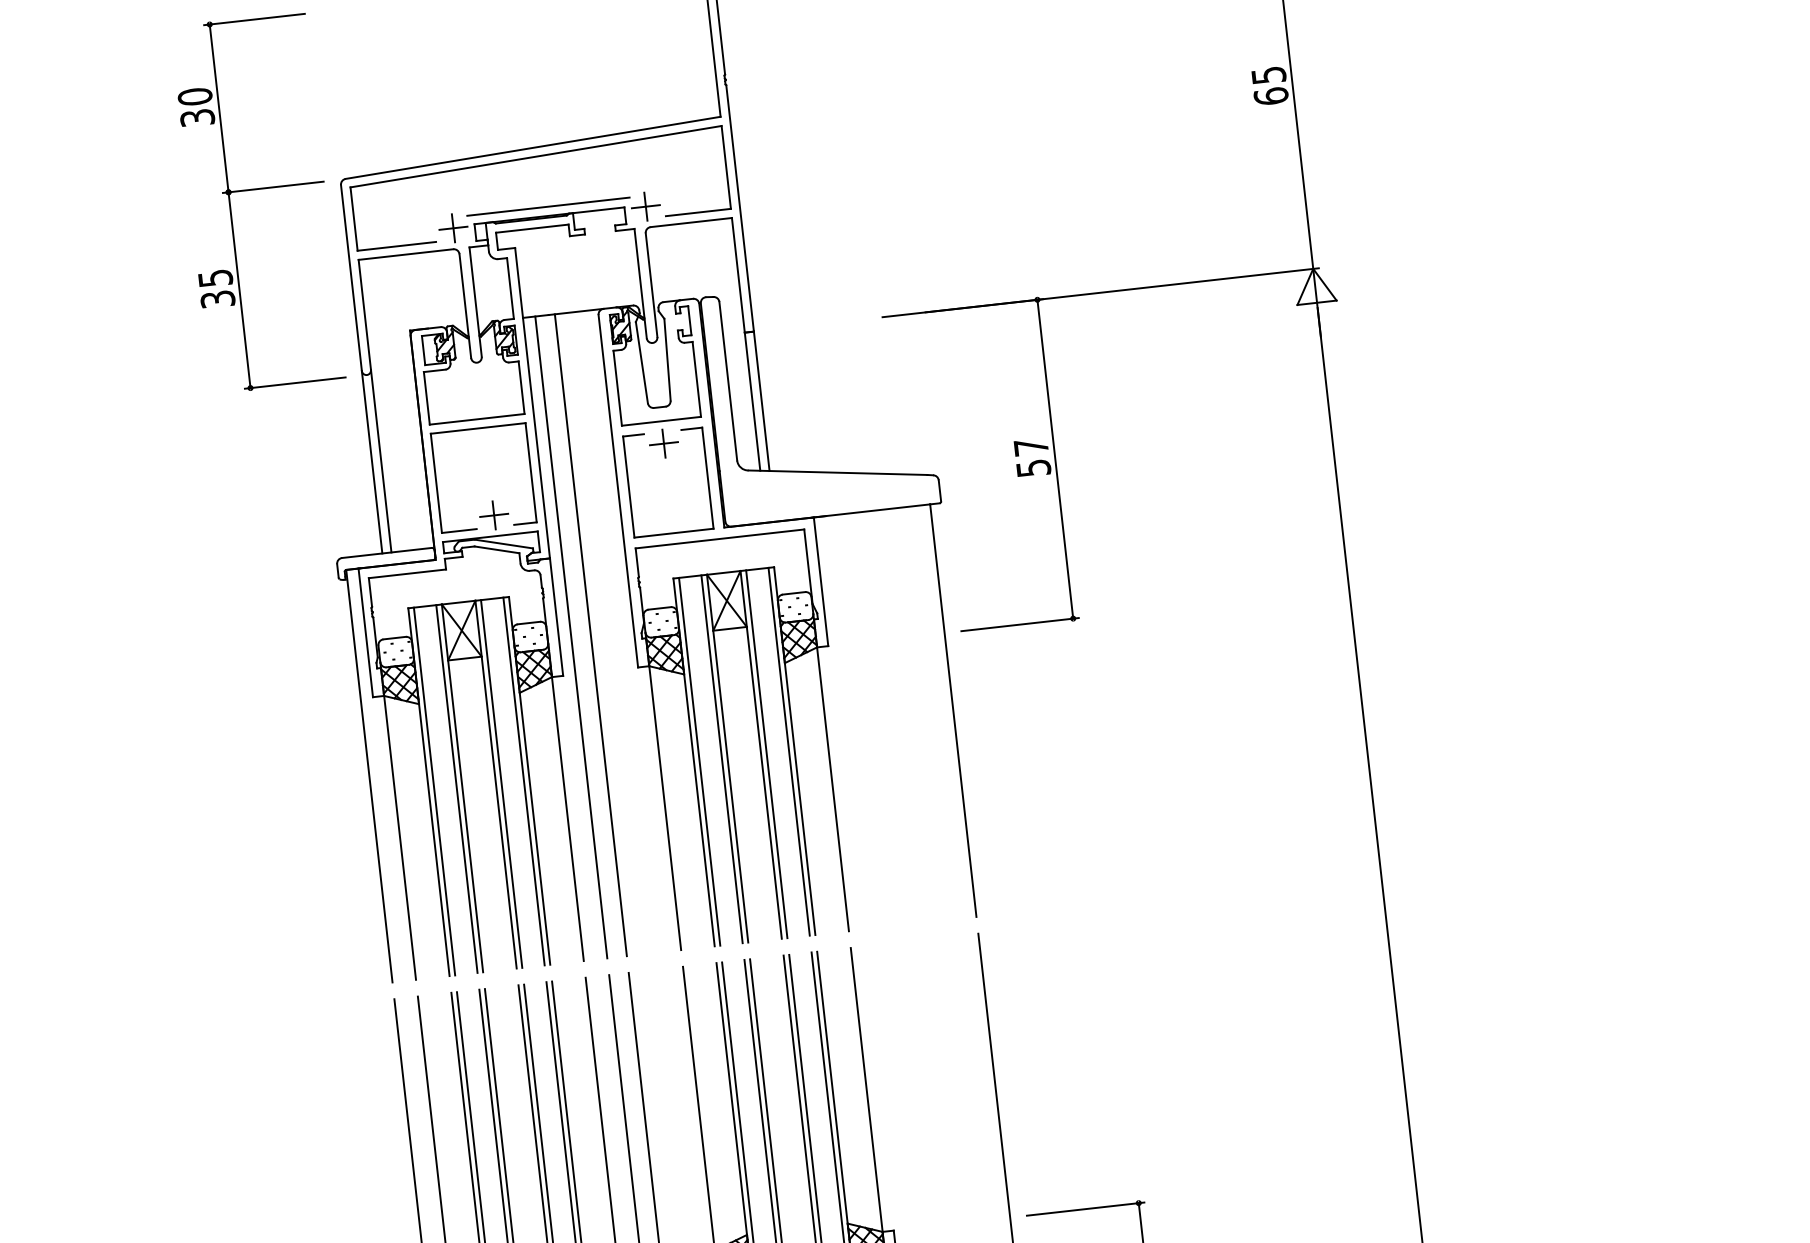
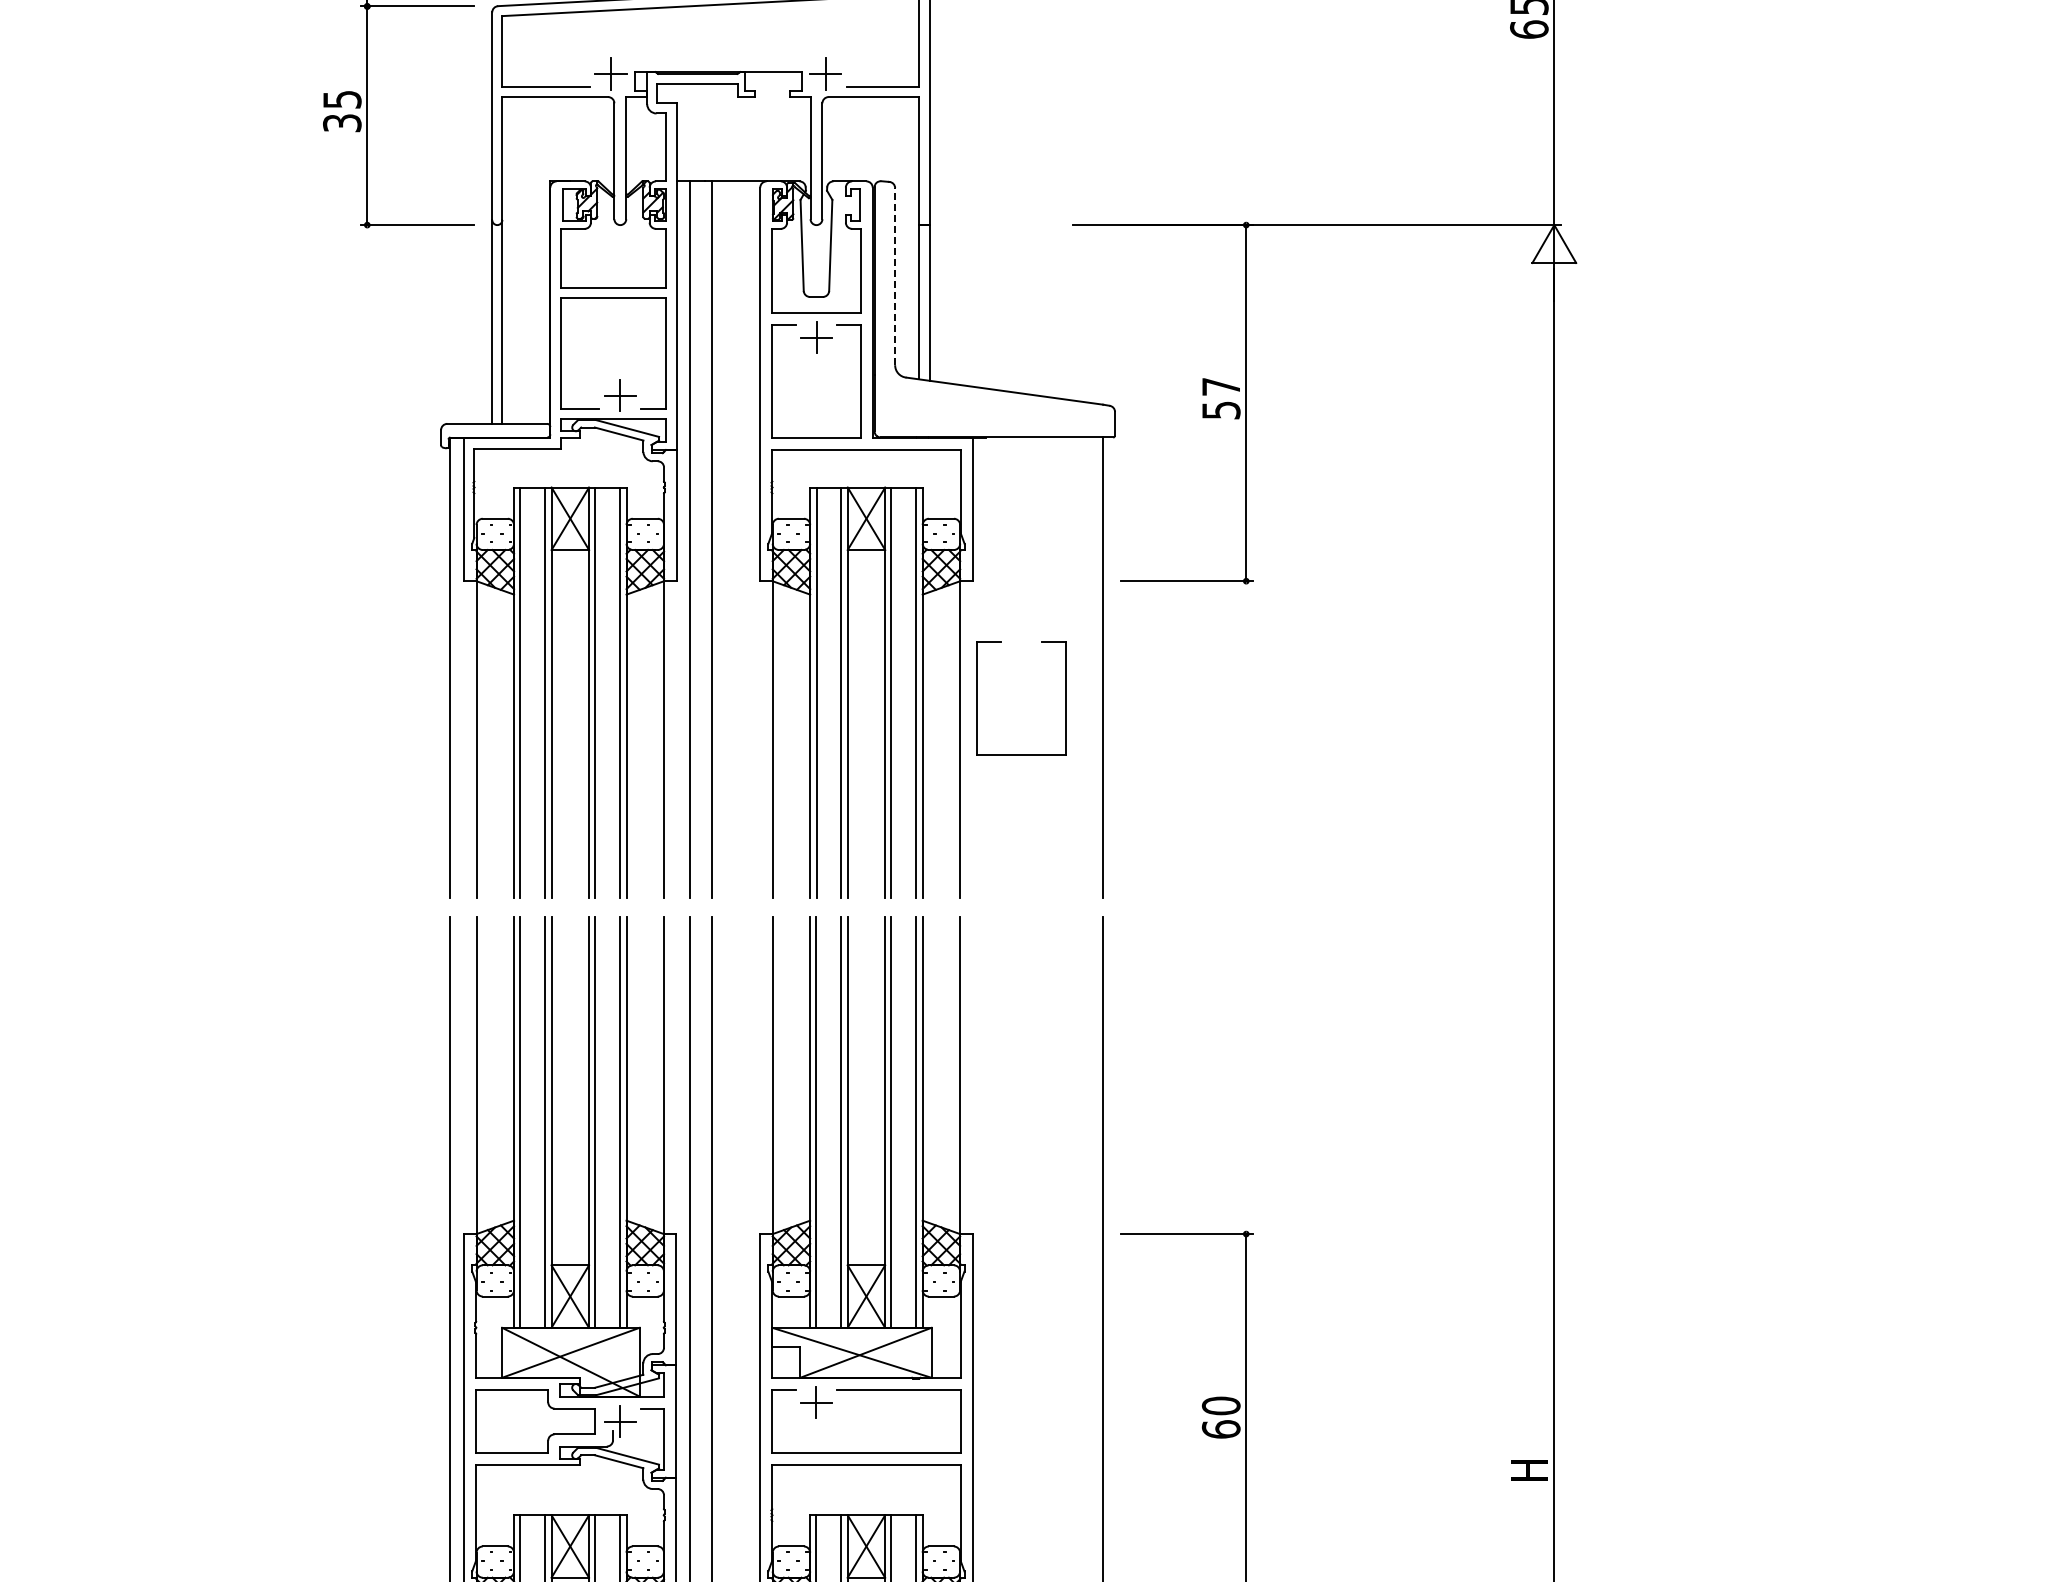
line: (548, 206) -> (718, 61), removed
line: (728, 381) -> (895, 276), solid -> dashed
part: (844, 750) -> (977, 698), added

